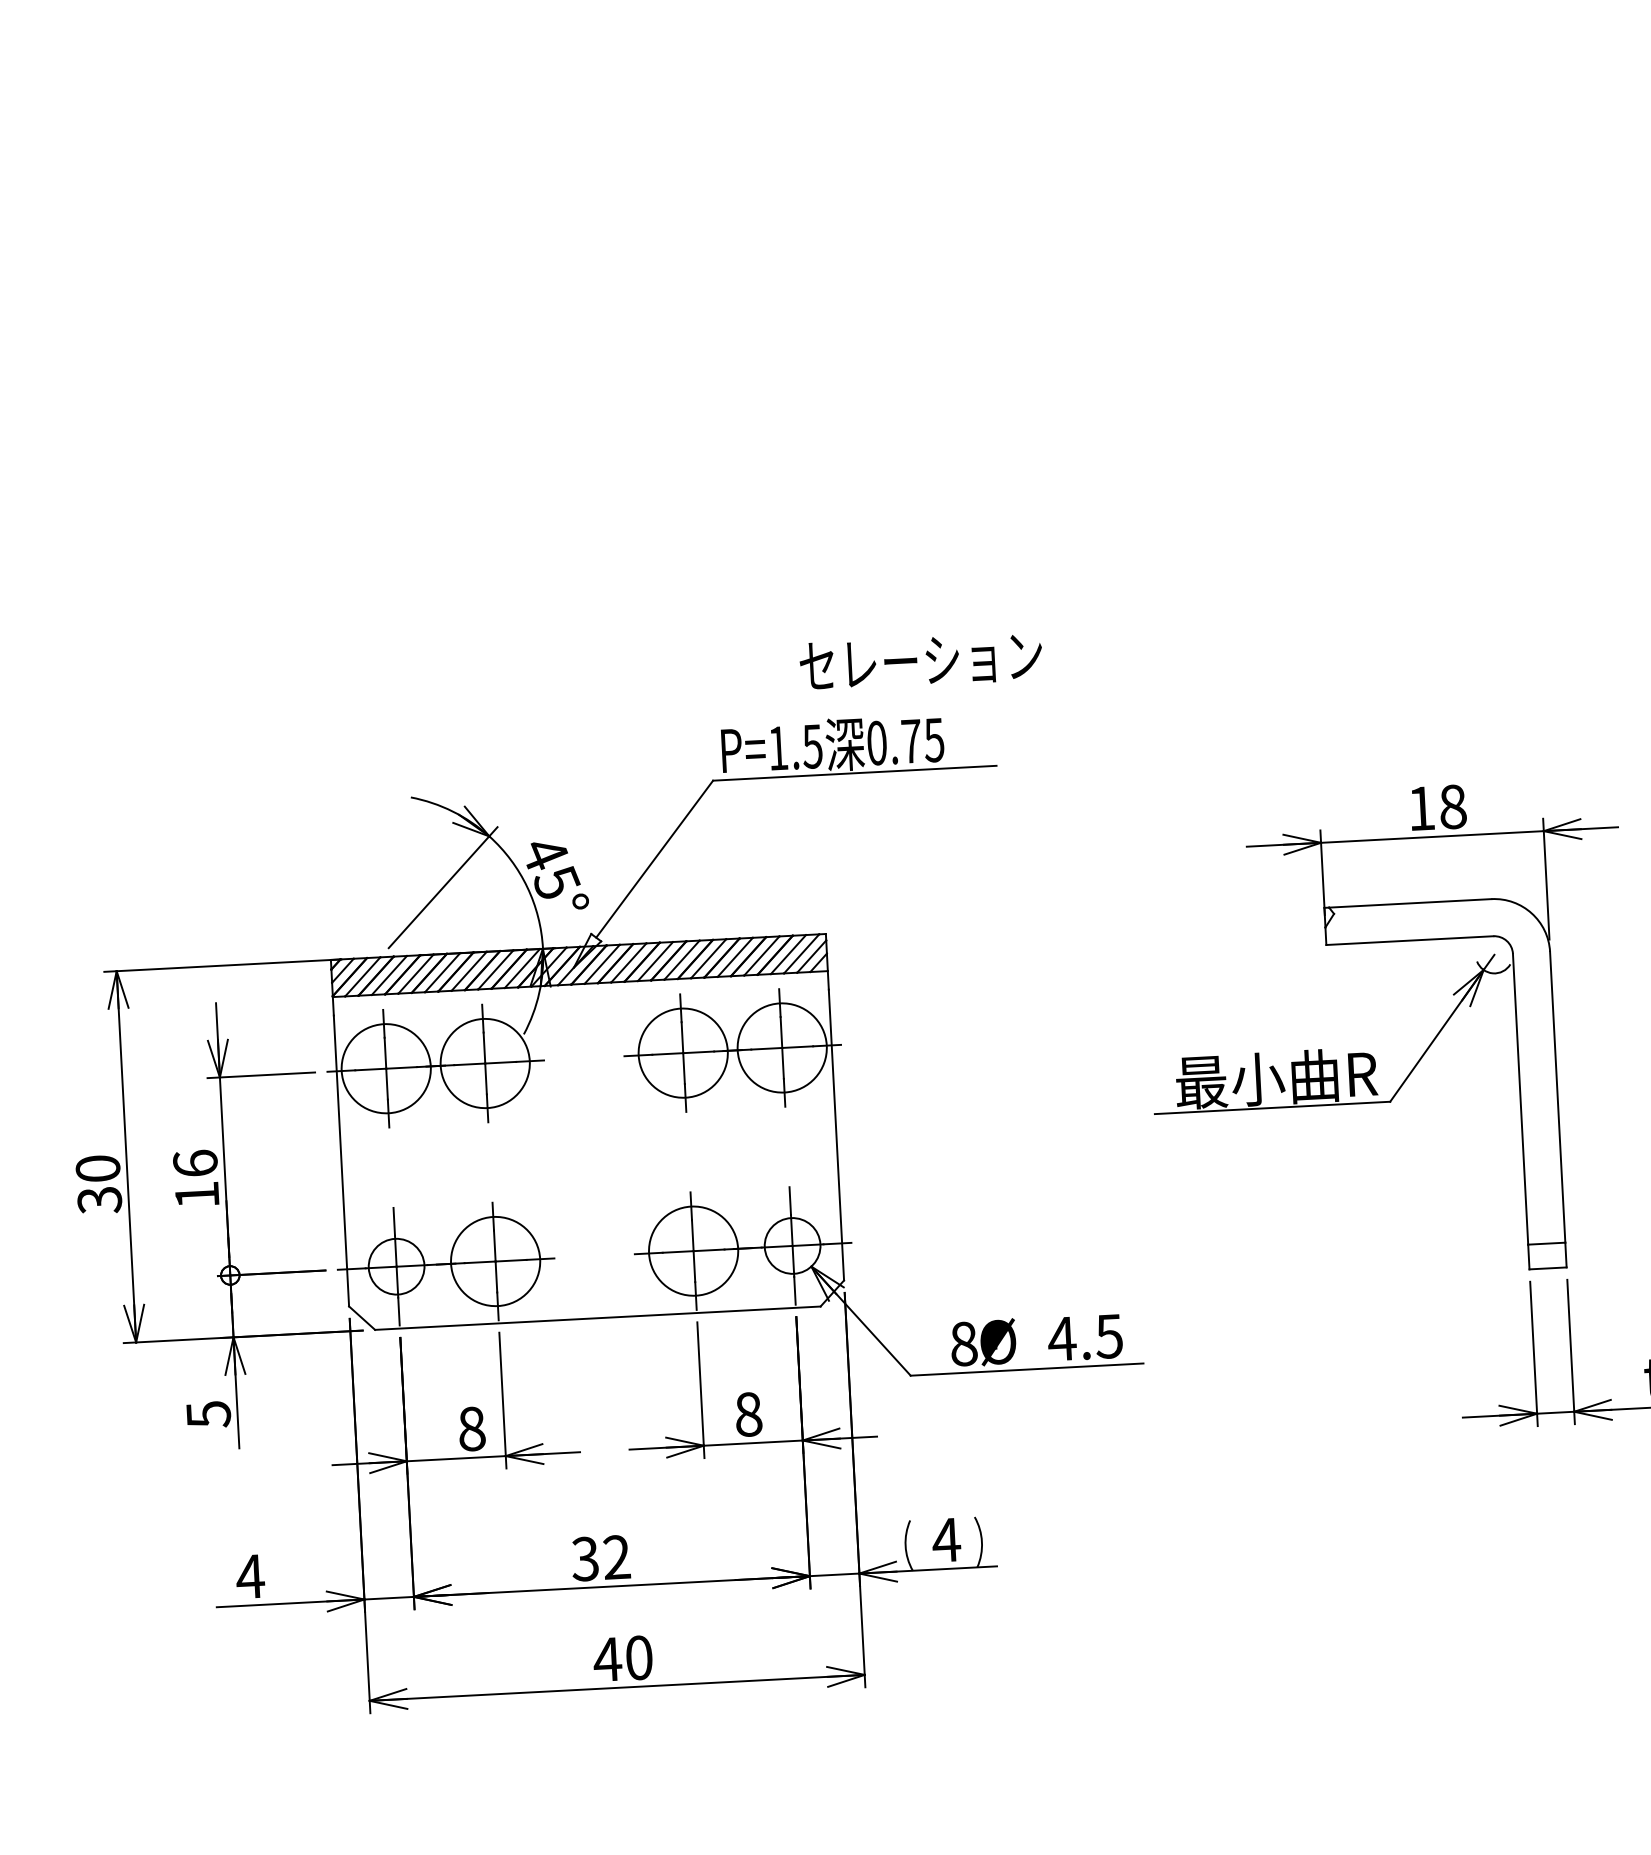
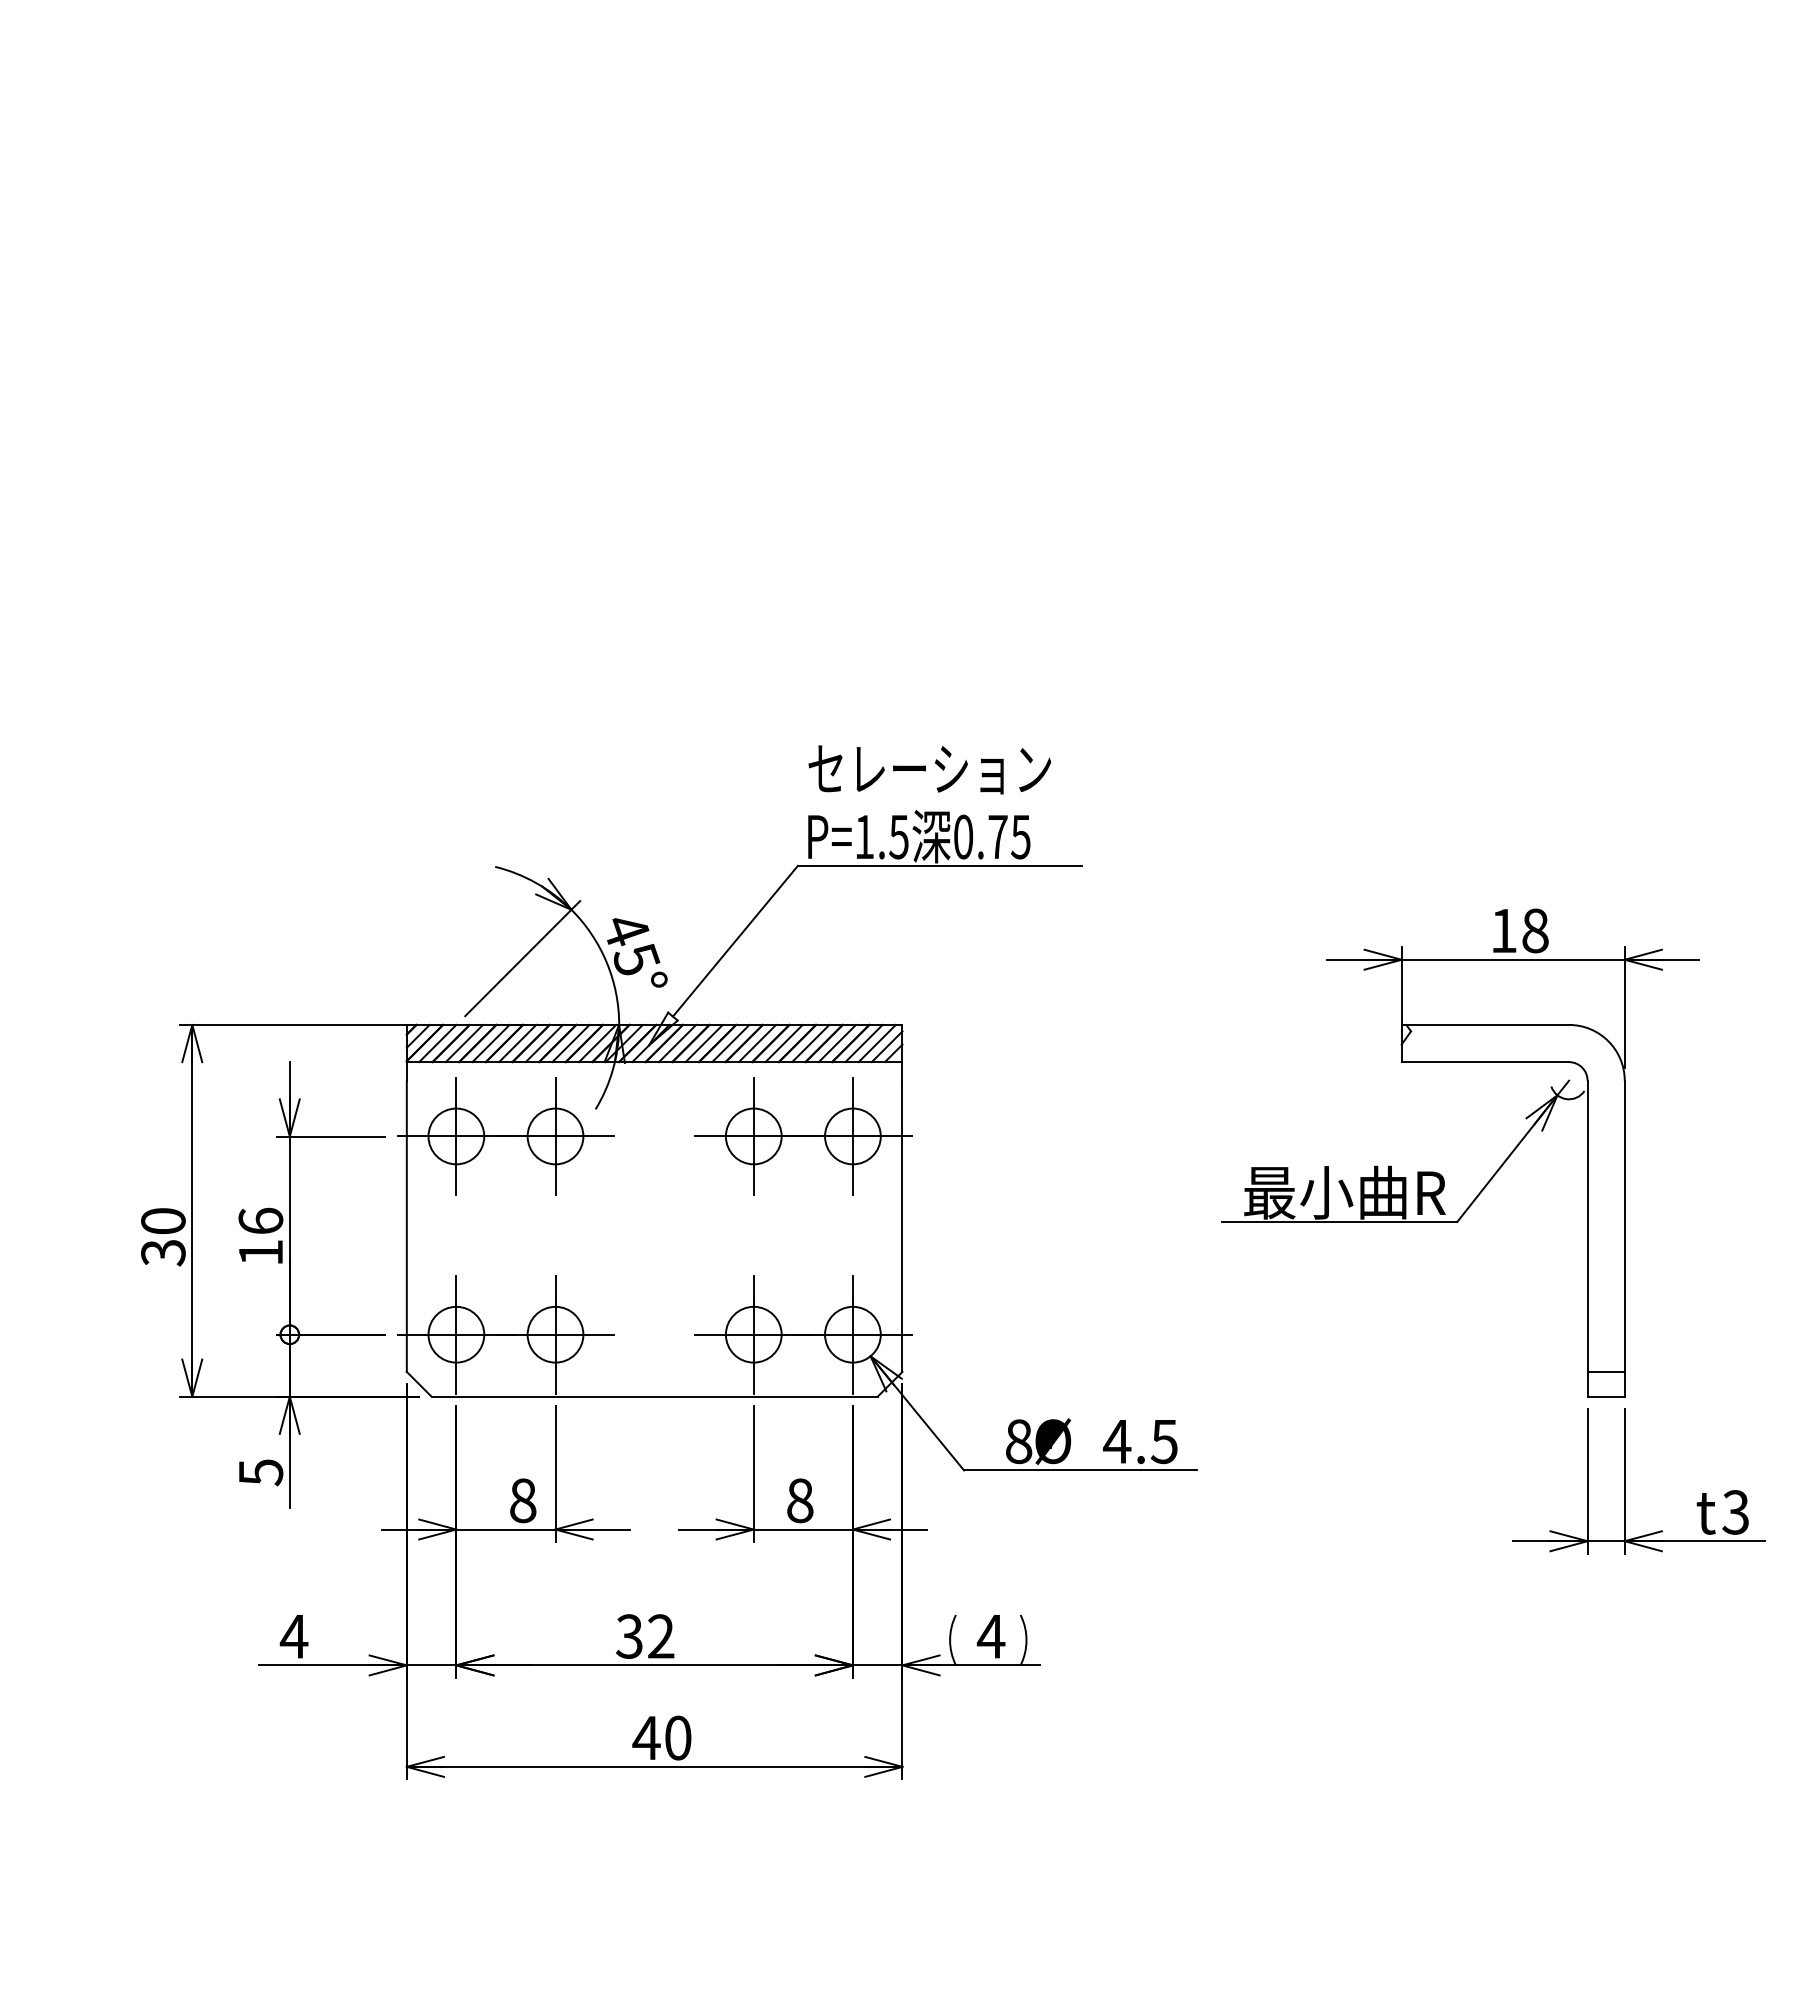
text: (920, 661) -> (929, 769), moved
circle: (781, 1048) -> (852, 1136), size x0.62
circle: (682, 1053) -> (753, 1136), size x0.62
circle: (485, 1063) -> (555, 1136), size x0.62
circle: (386, 1068) -> (456, 1136), size x0.62
circle: (693, 1250) -> (753, 1334), size x0.62
circle: (495, 1261) -> (555, 1334), size x0.62

